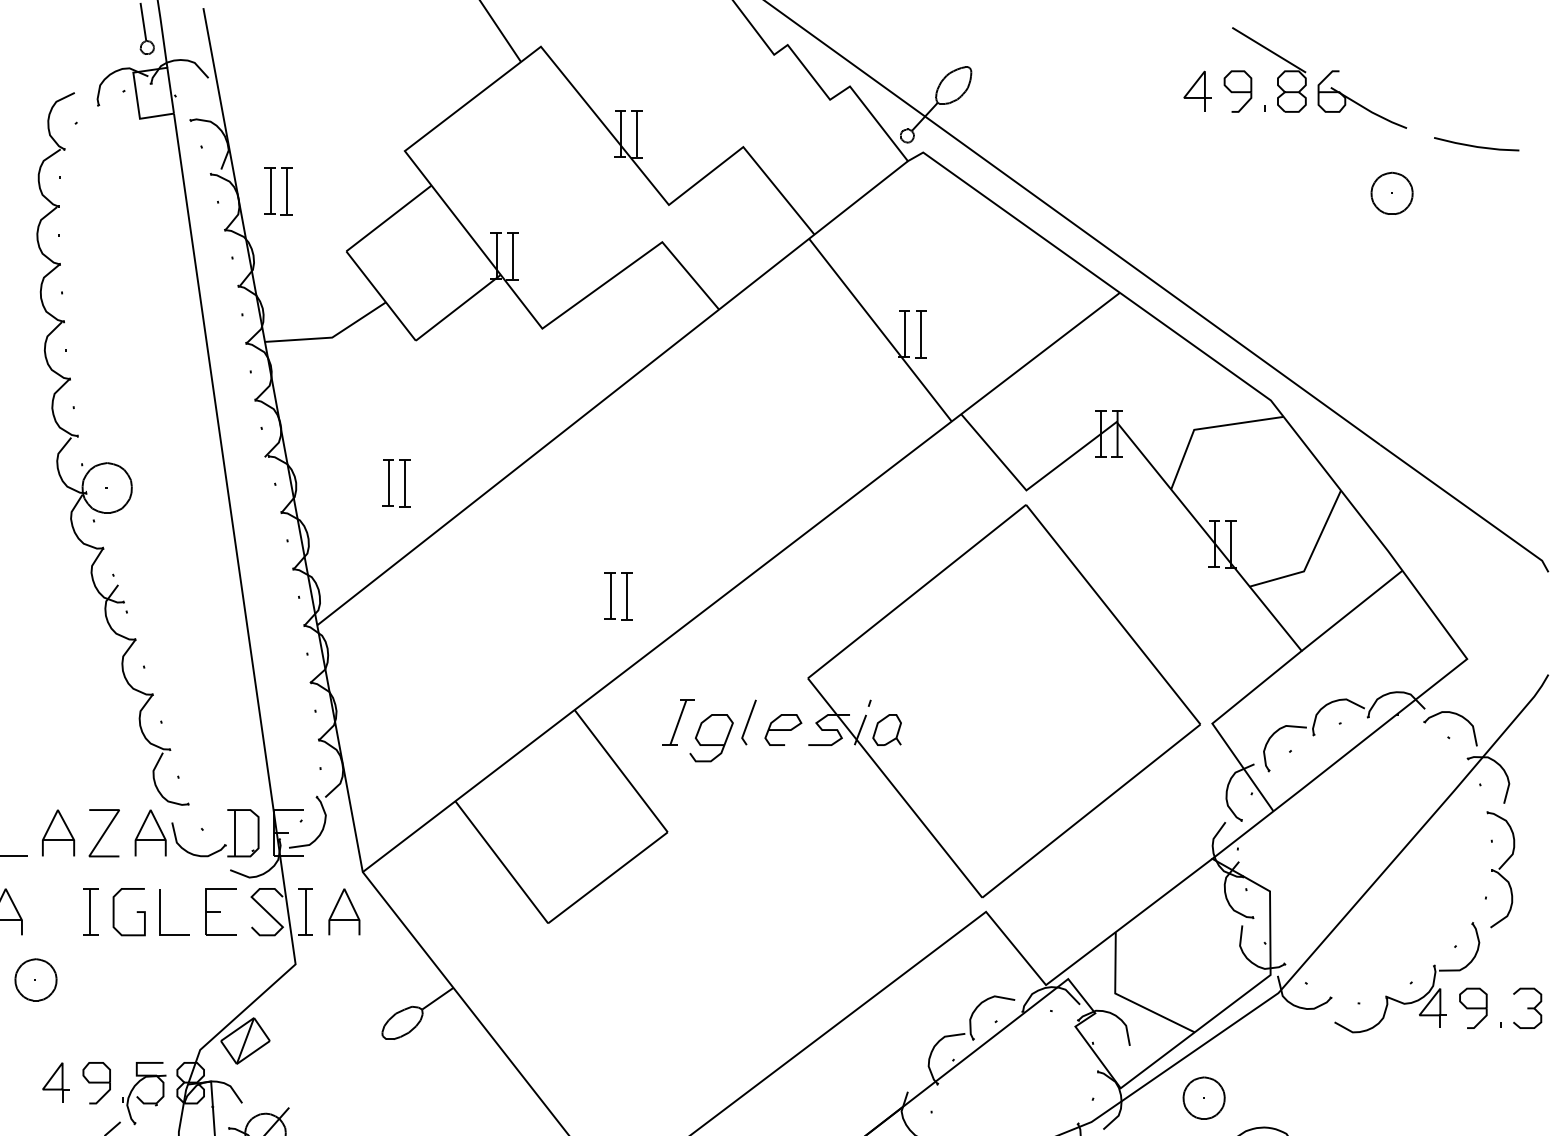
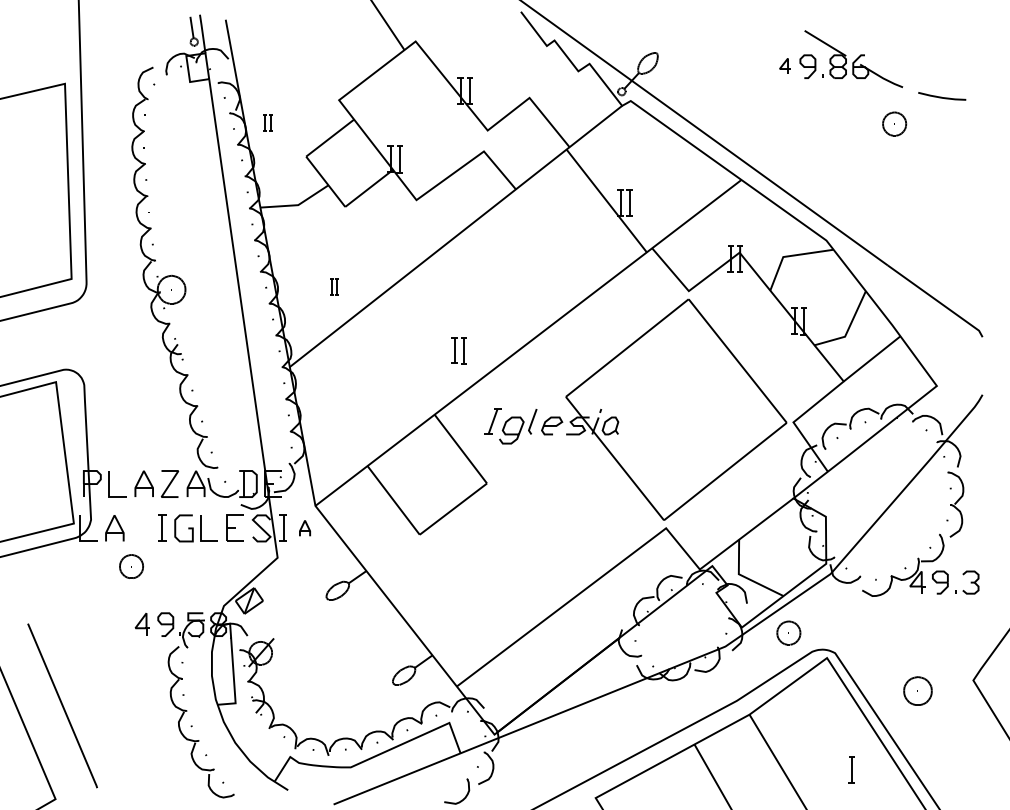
part: (1196, 89) -> (784, 65), size x0.7
part: (277, 190) -> (267, 122), size x0.6
part: (396, 482) -> (334, 286), size x0.6
part: (343, 912) -> (304, 528), size x0.6

